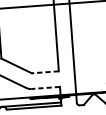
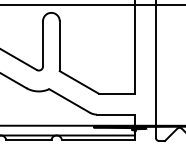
line: (45, 72) -> (116, 93), dashed -> solid
line: (45, 87) -> (115, 114), dashed -> solid

